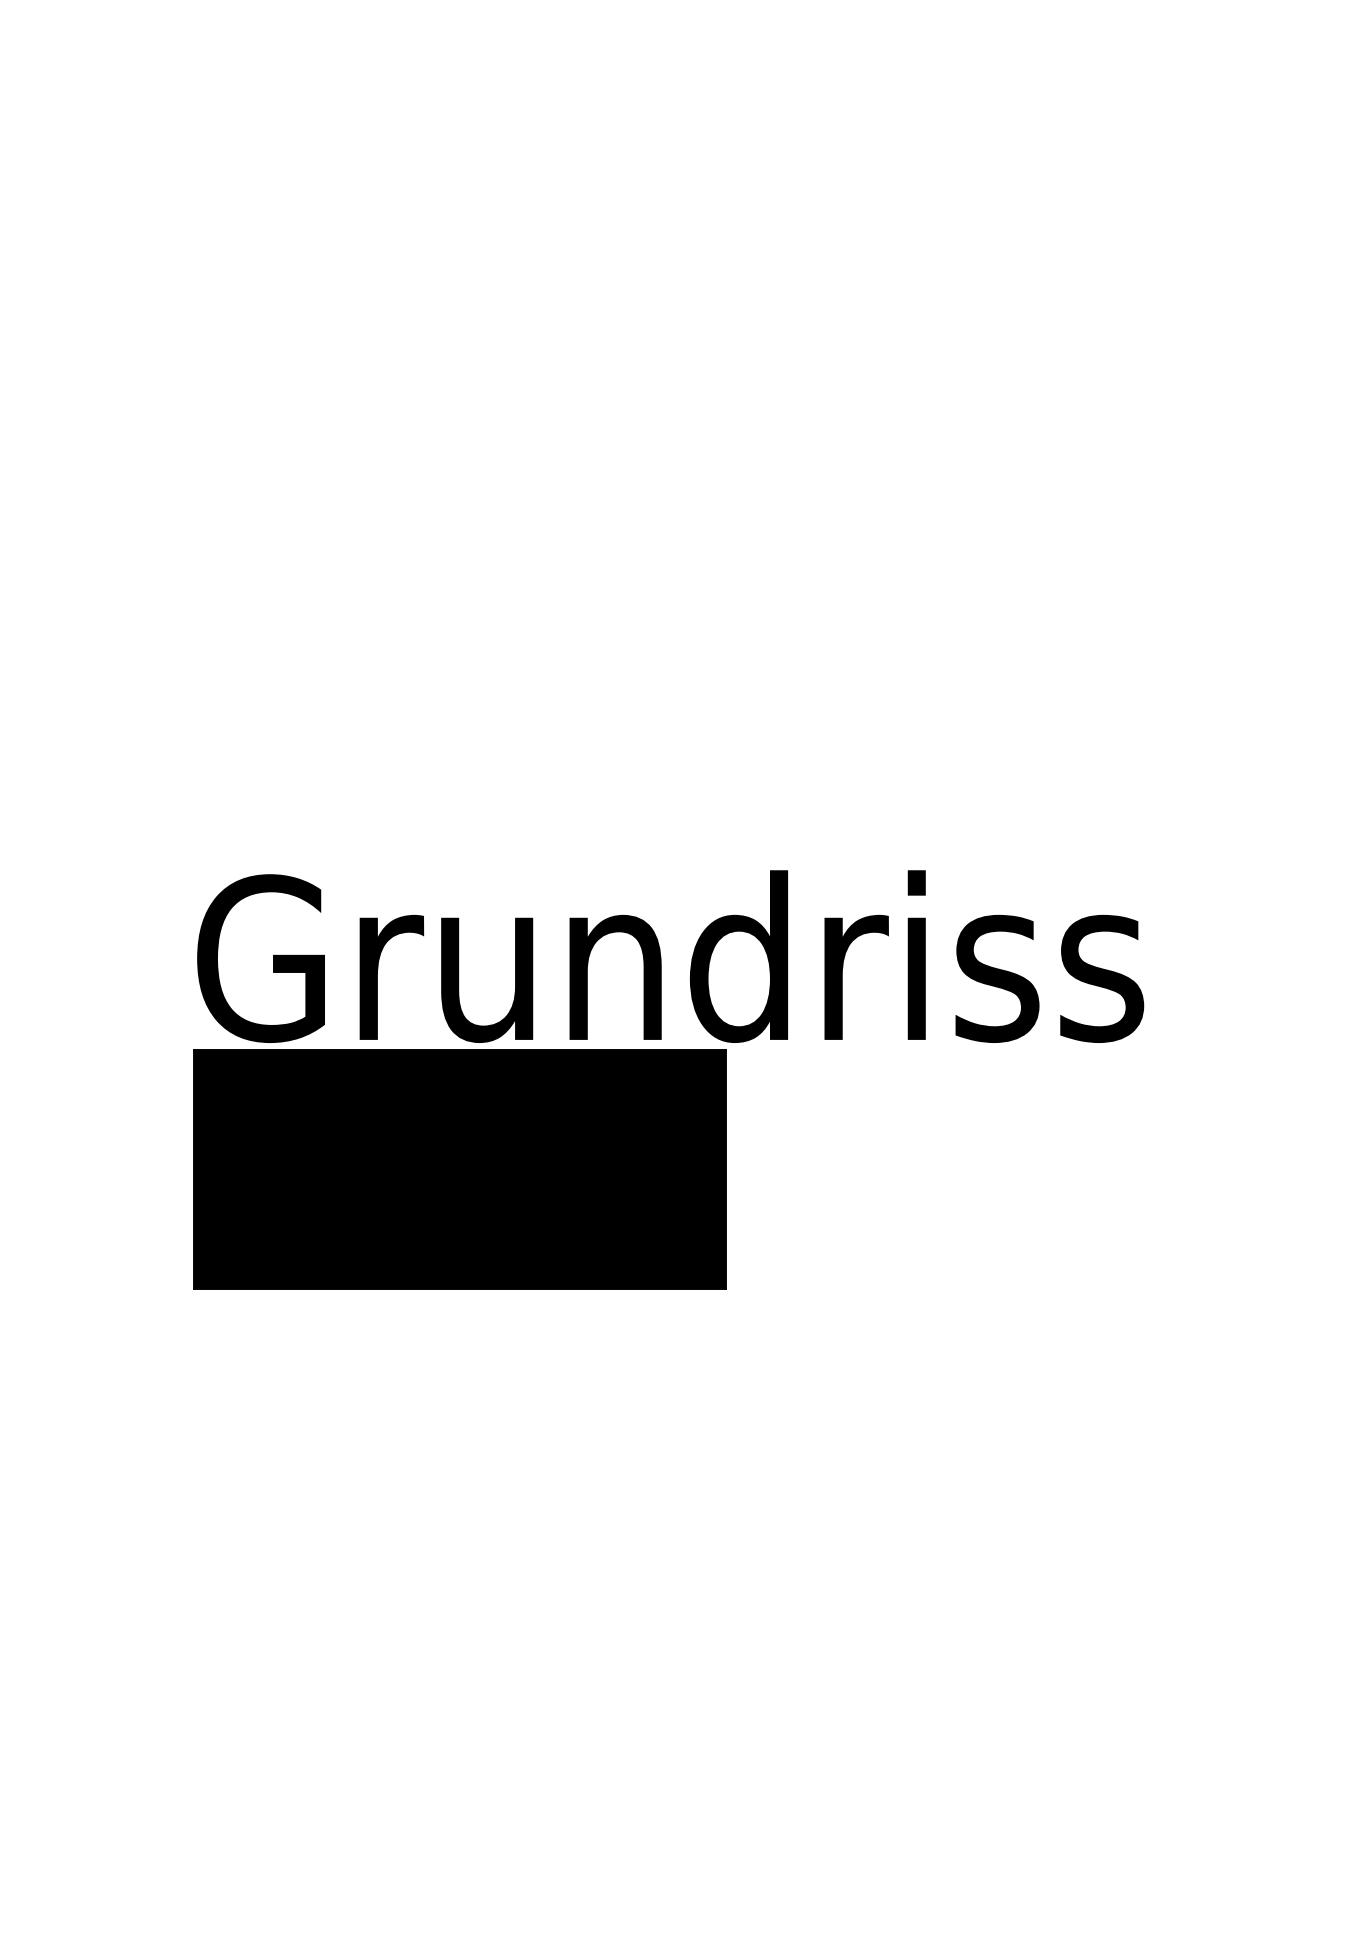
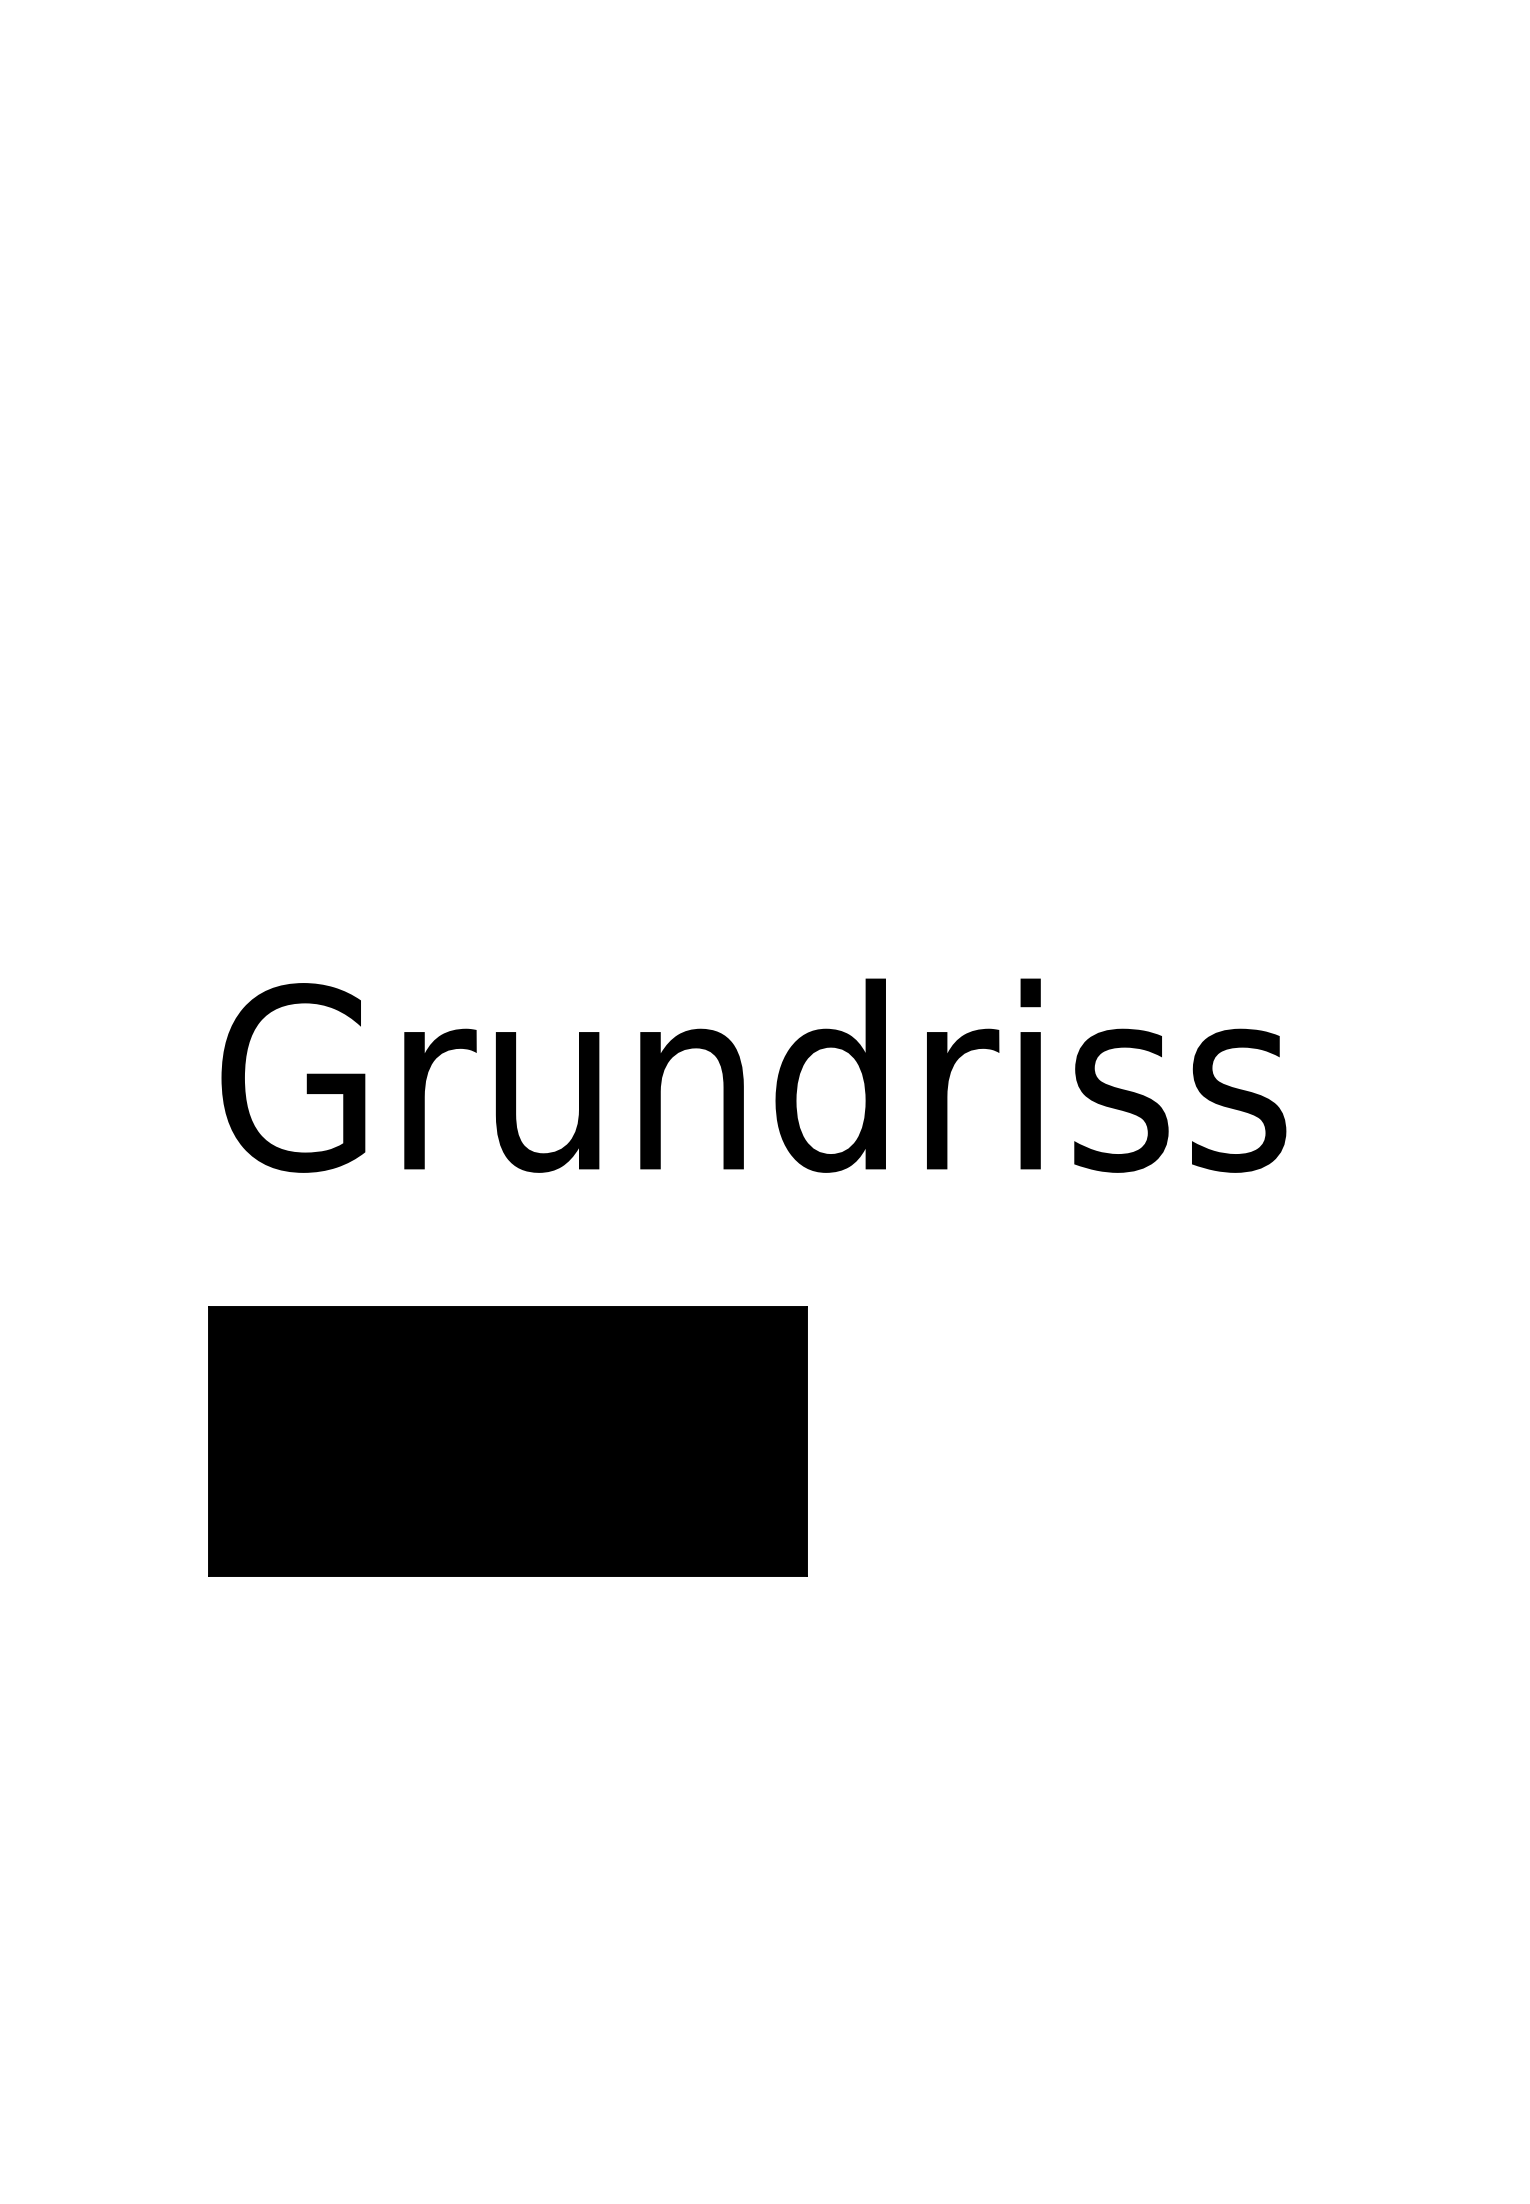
part: (459, 1169) -> (507, 1441), moved

